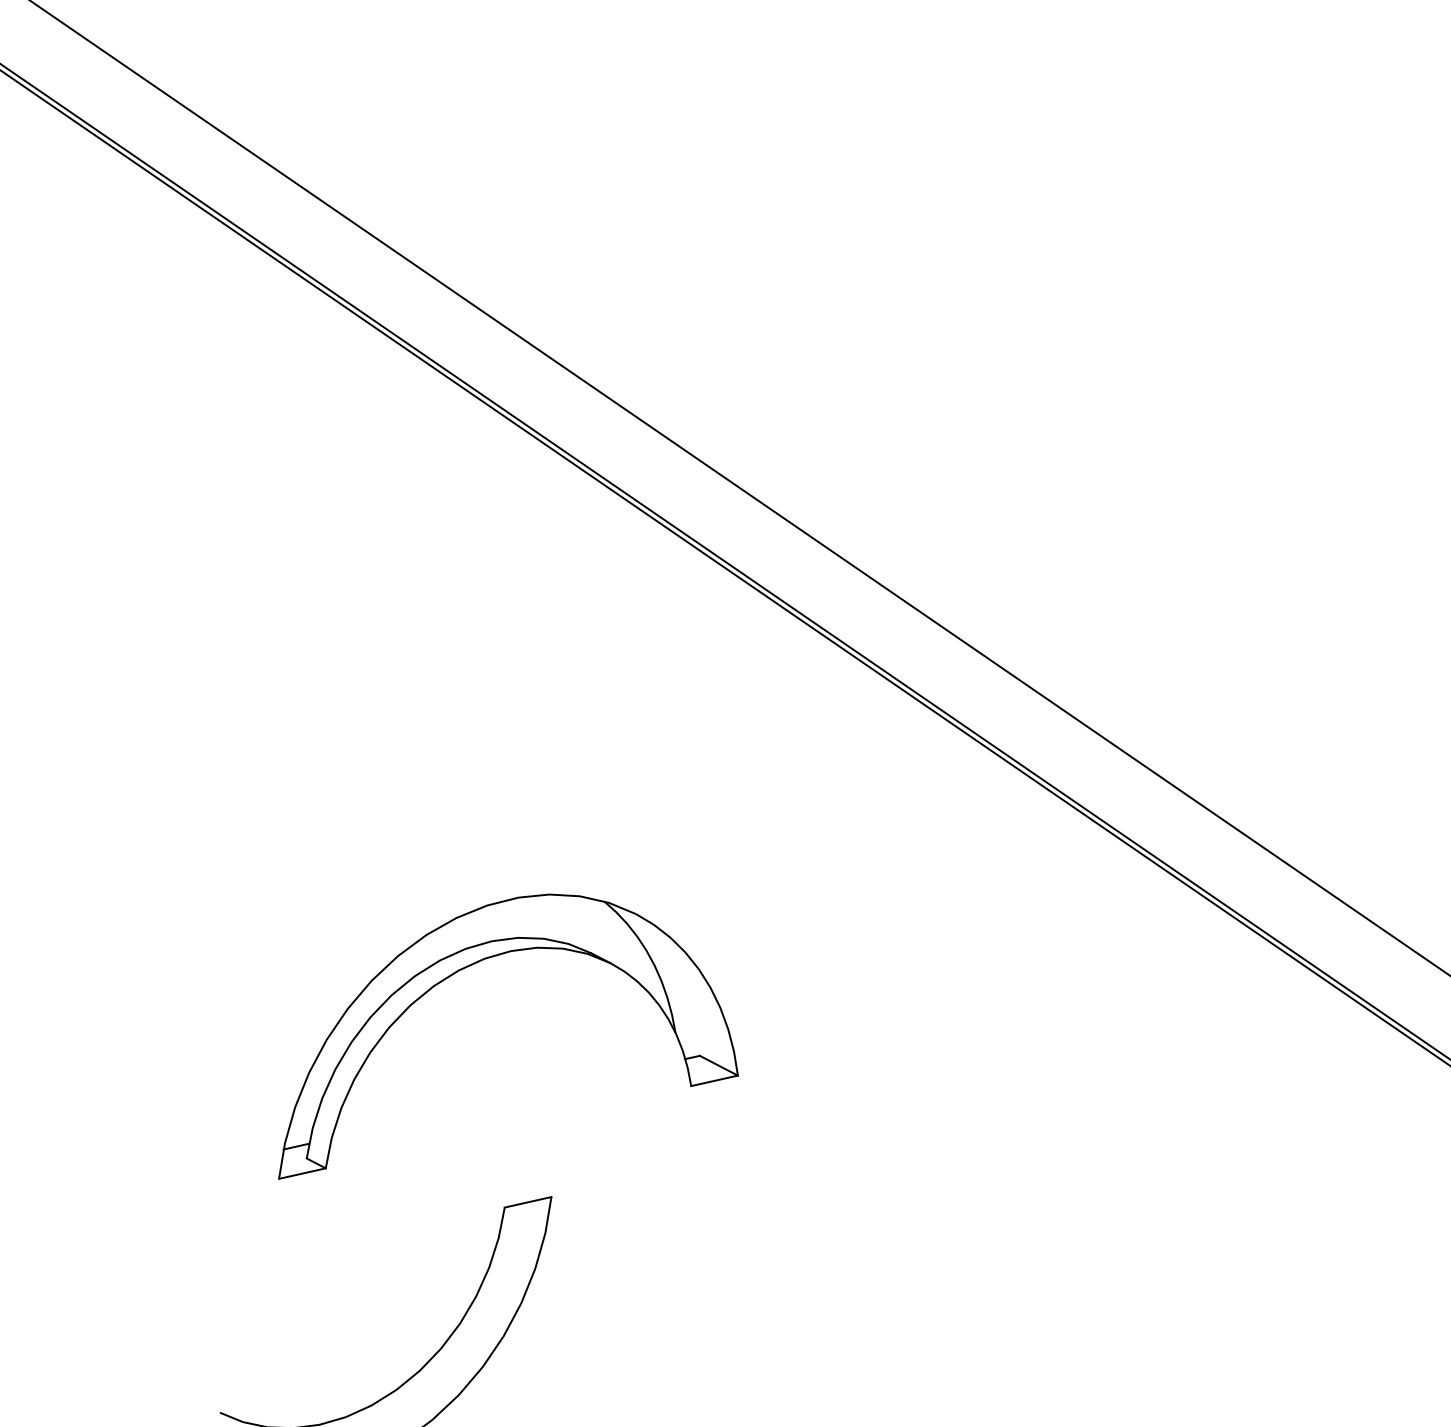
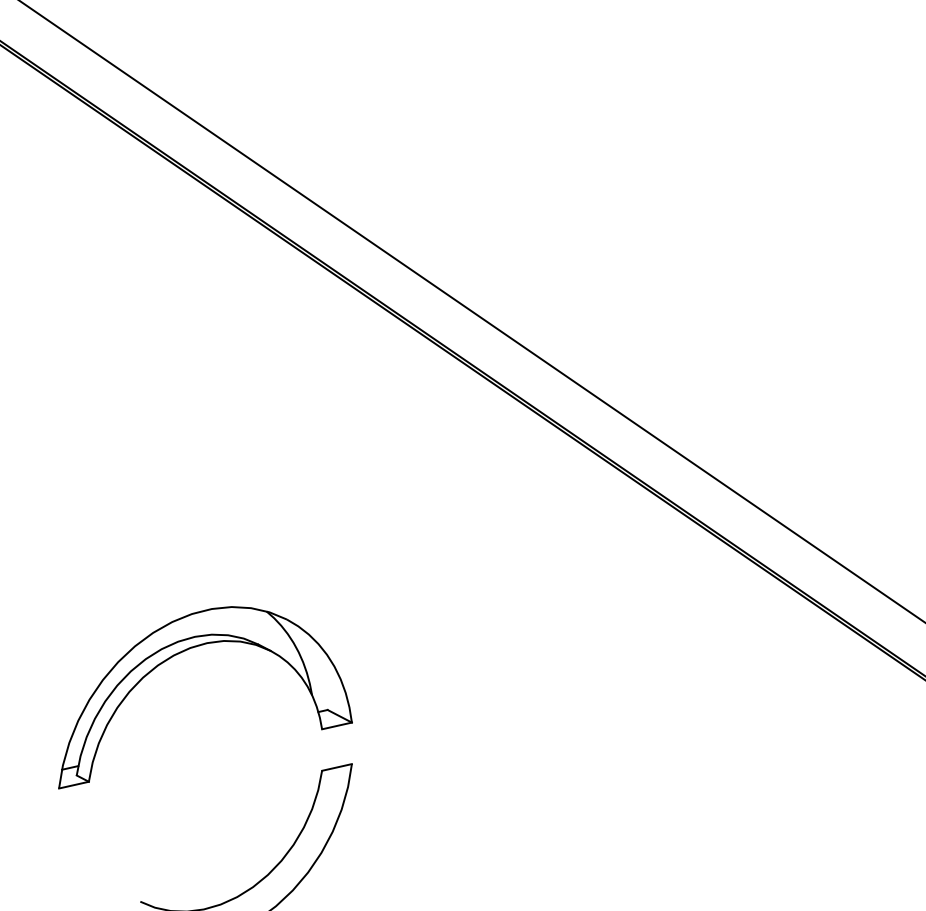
part: (474, 965) -> (183, 652), moved

